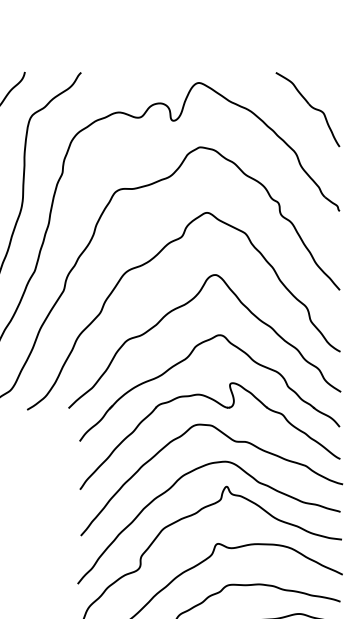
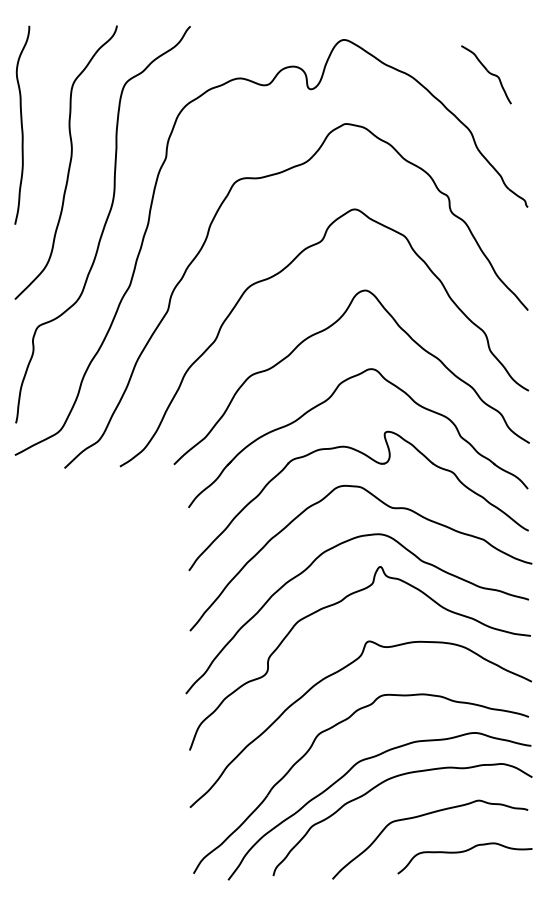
part: (308, 109) -> (486, 74), size x0.6

